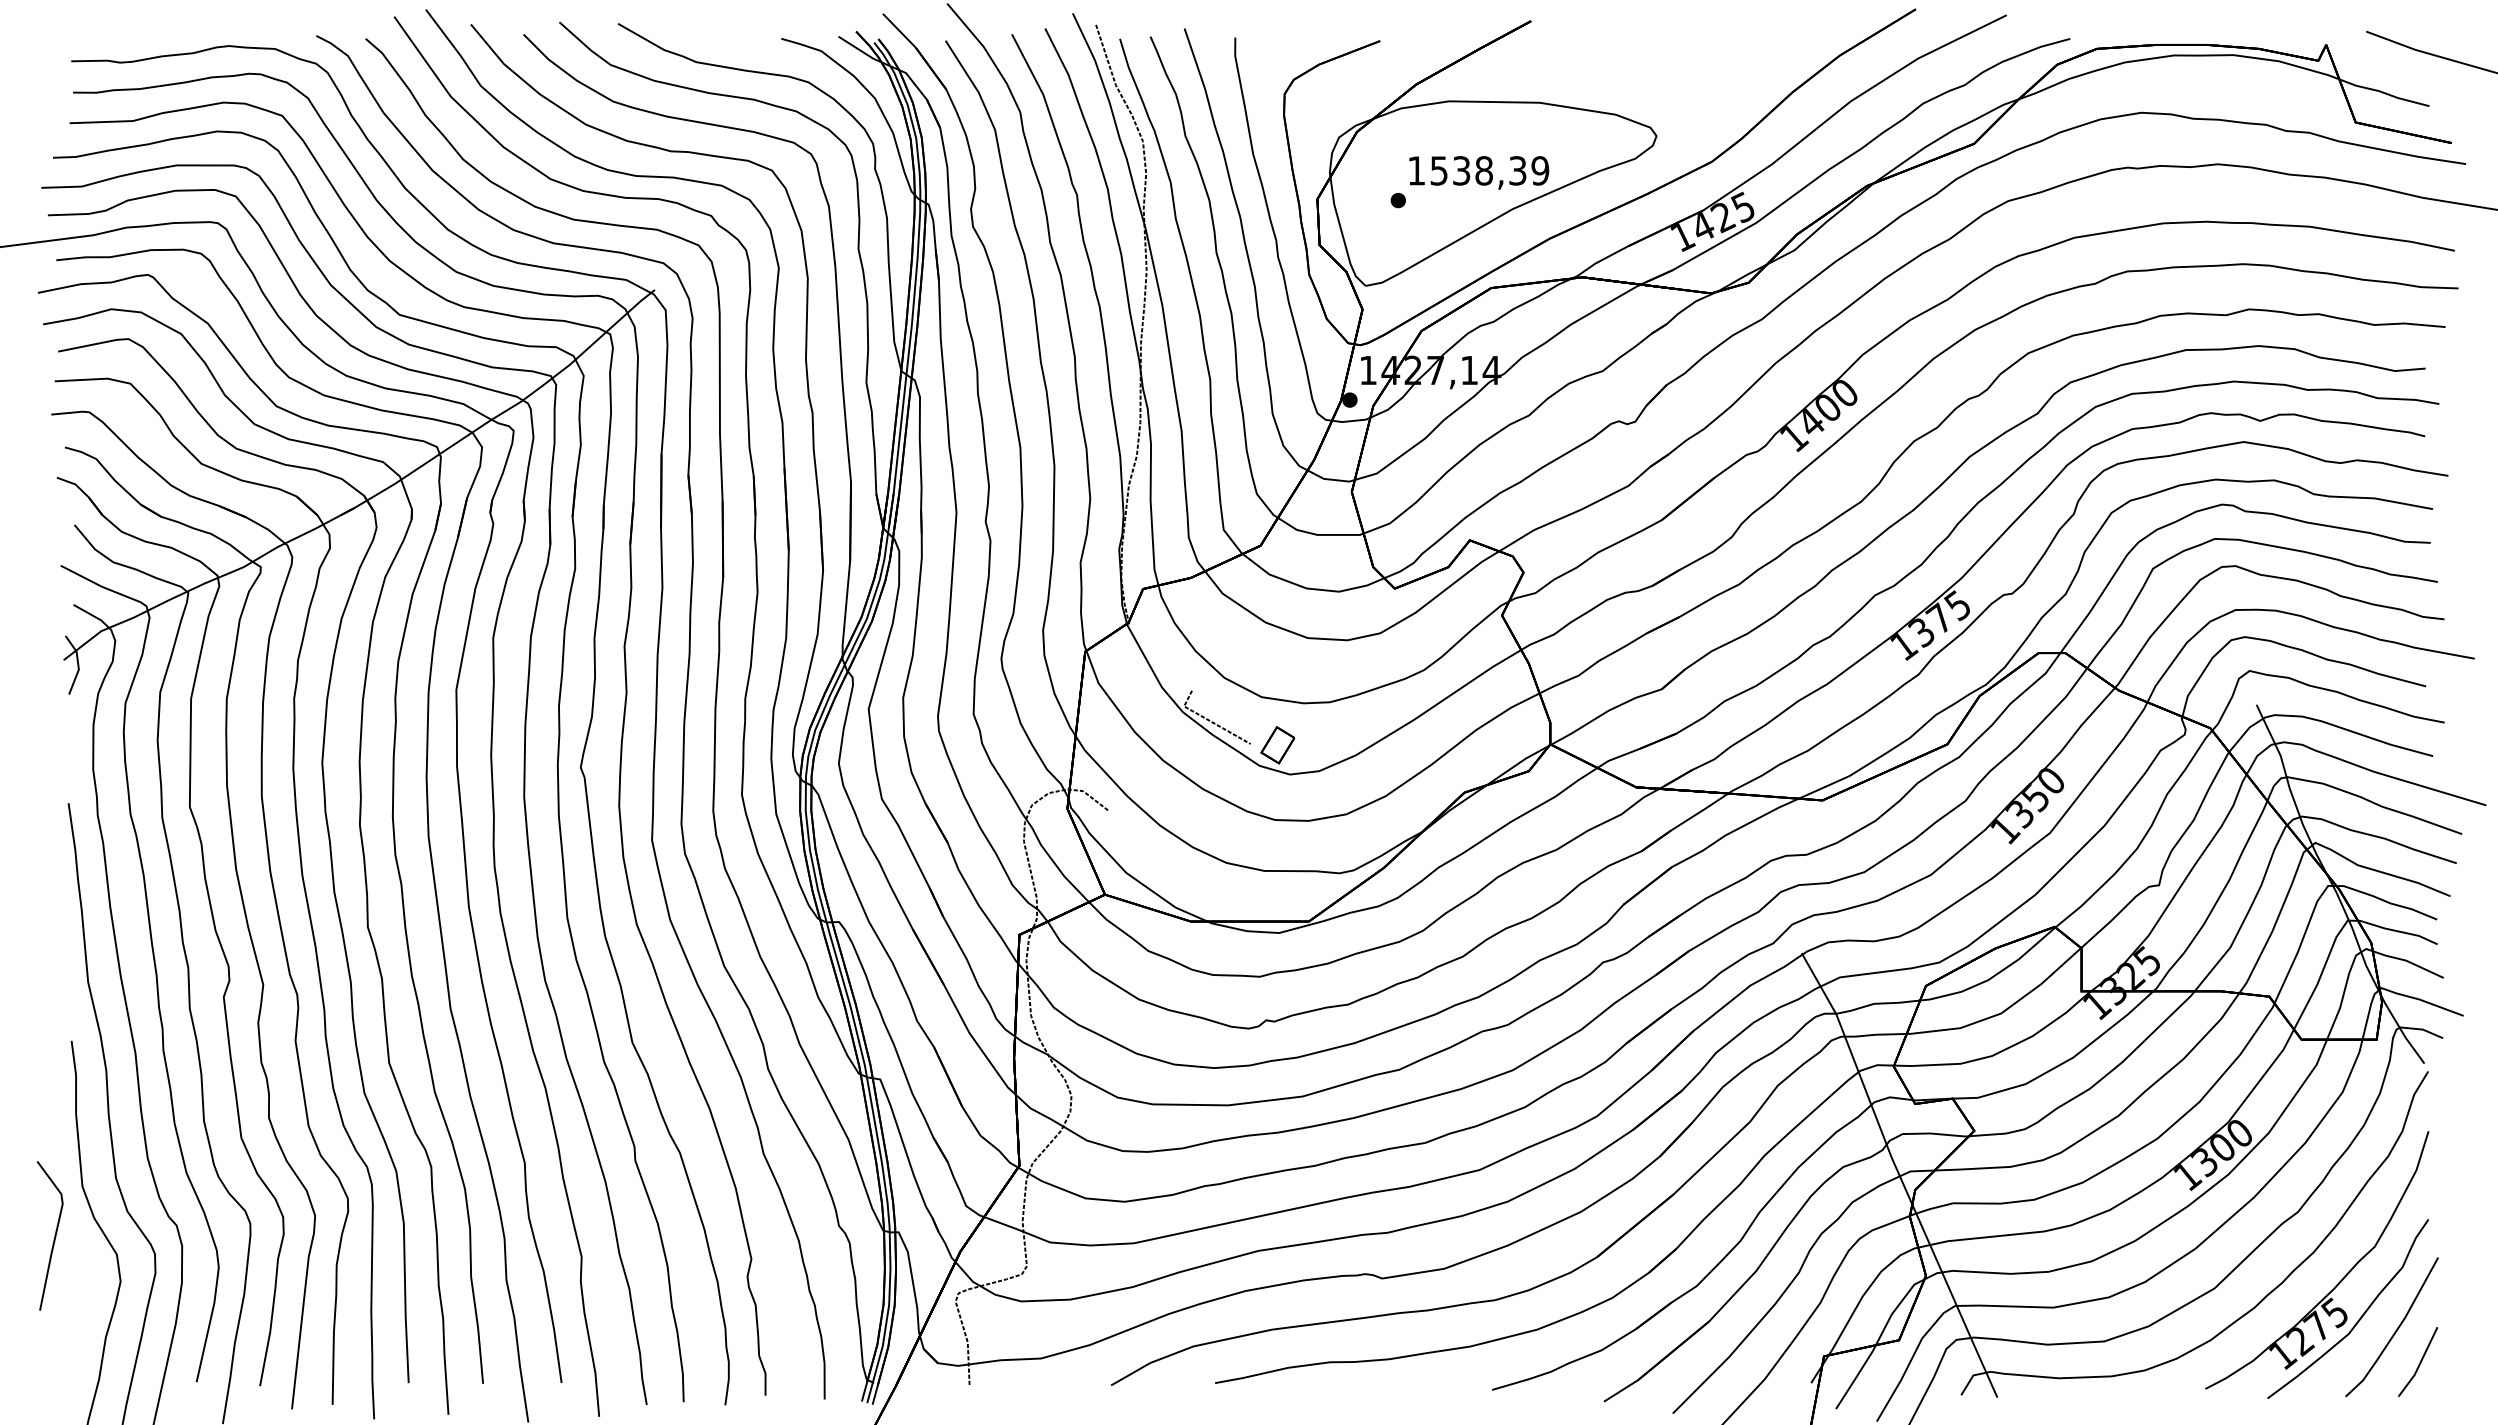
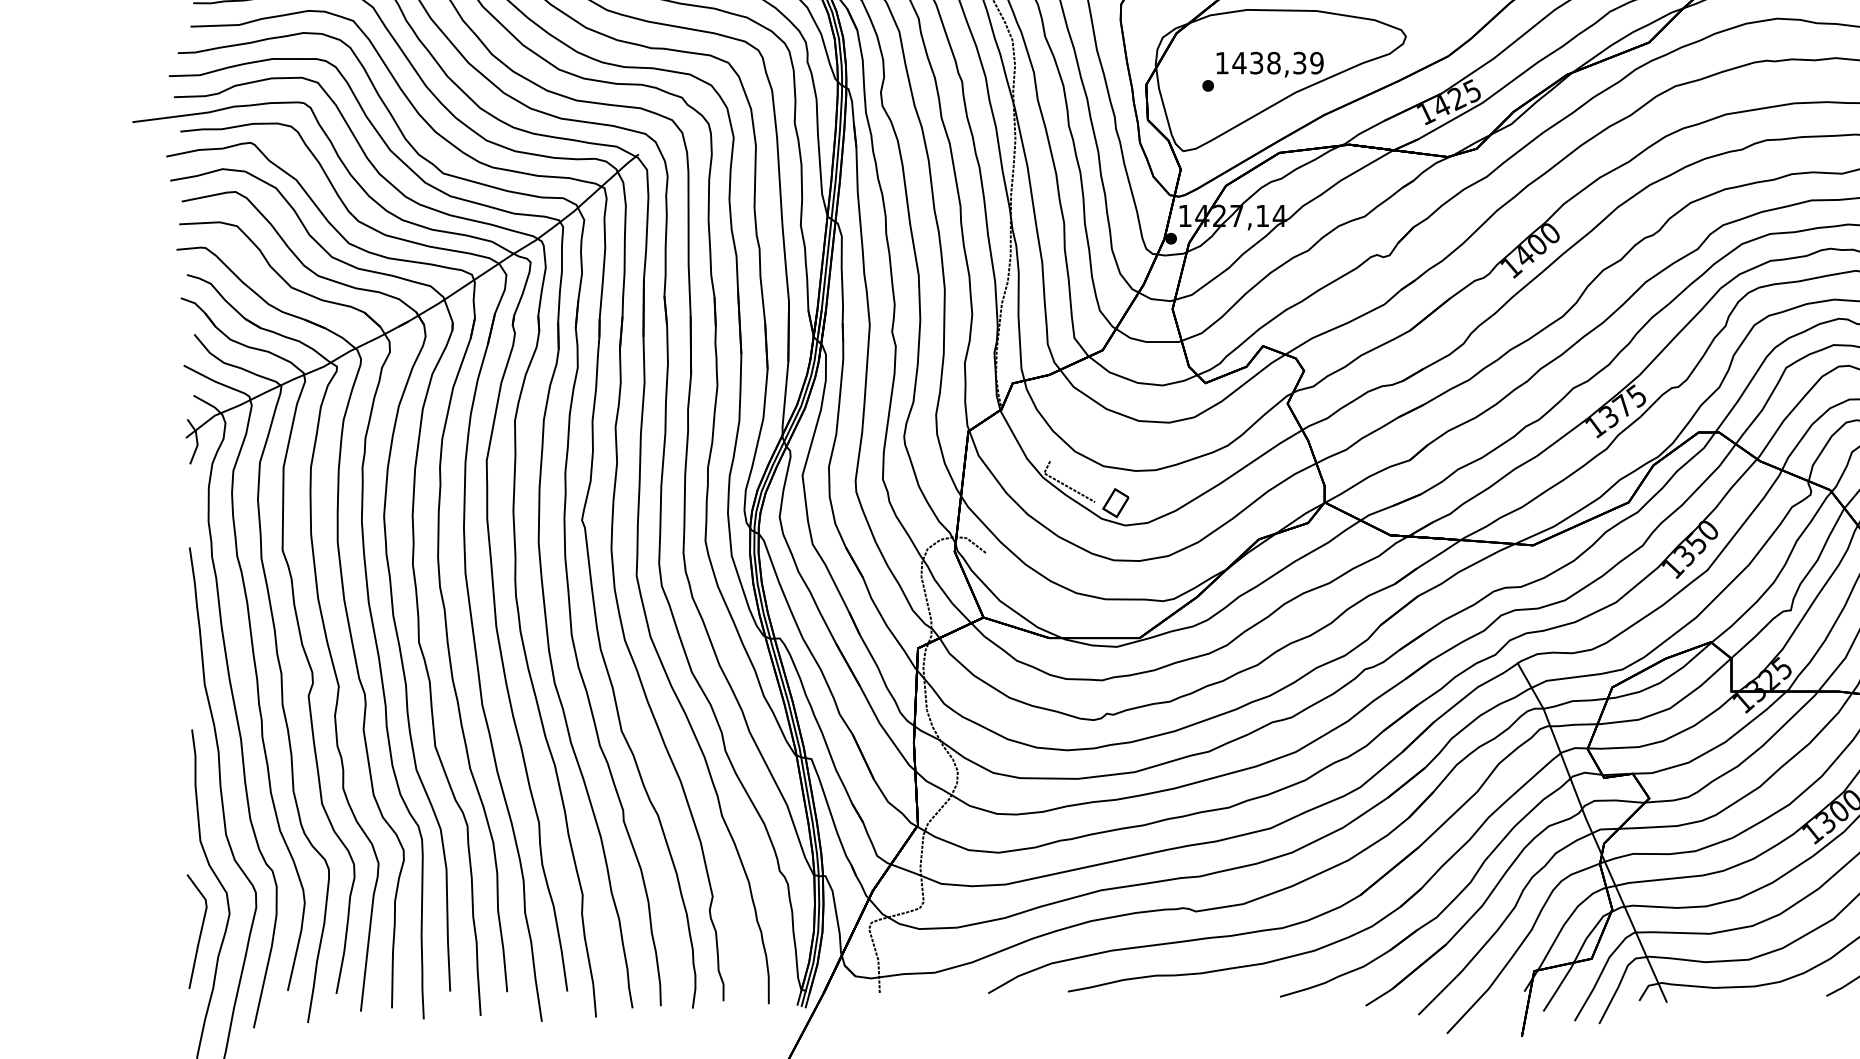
text: (1438, 170) -> (1238, 62), 1538,39 -> 1438,39
part: (49, 1235) -> (196, 931), moved

